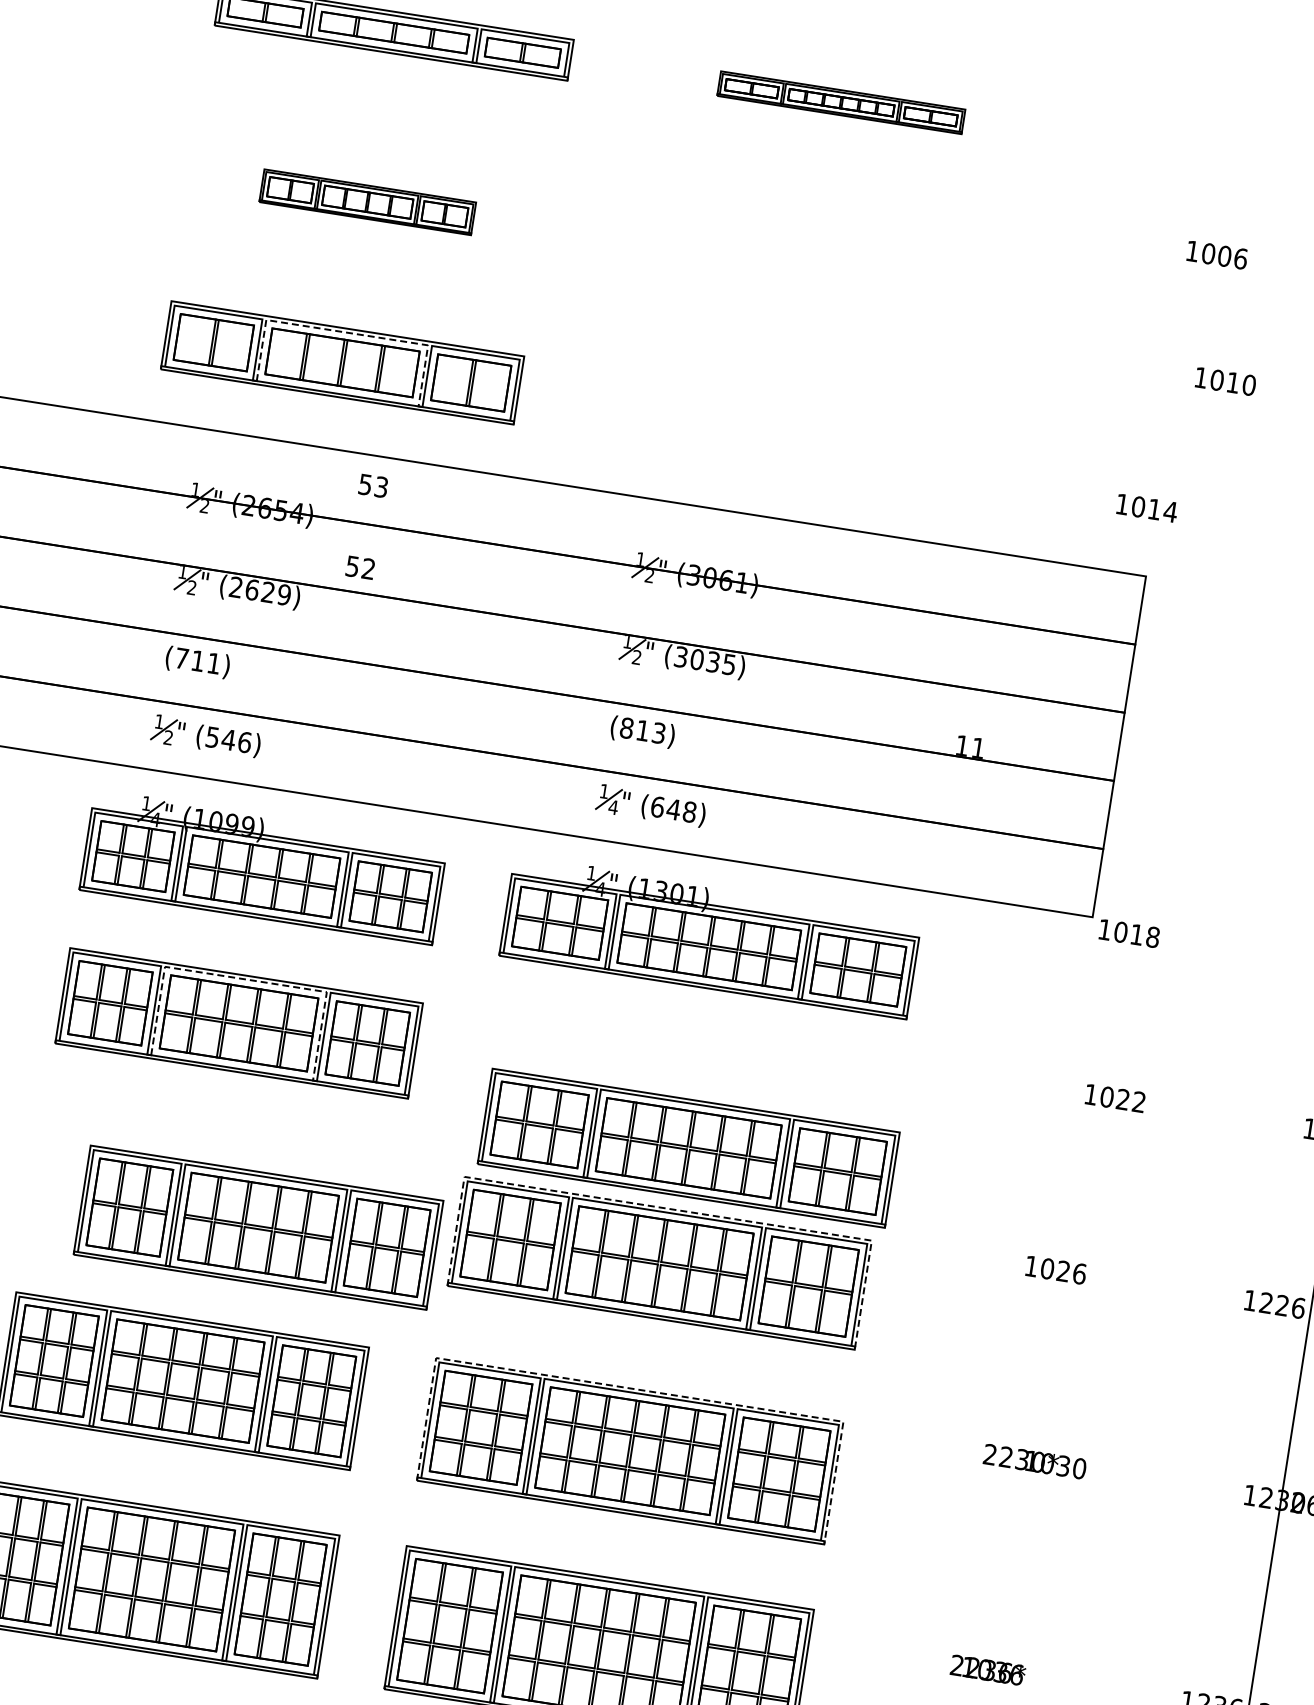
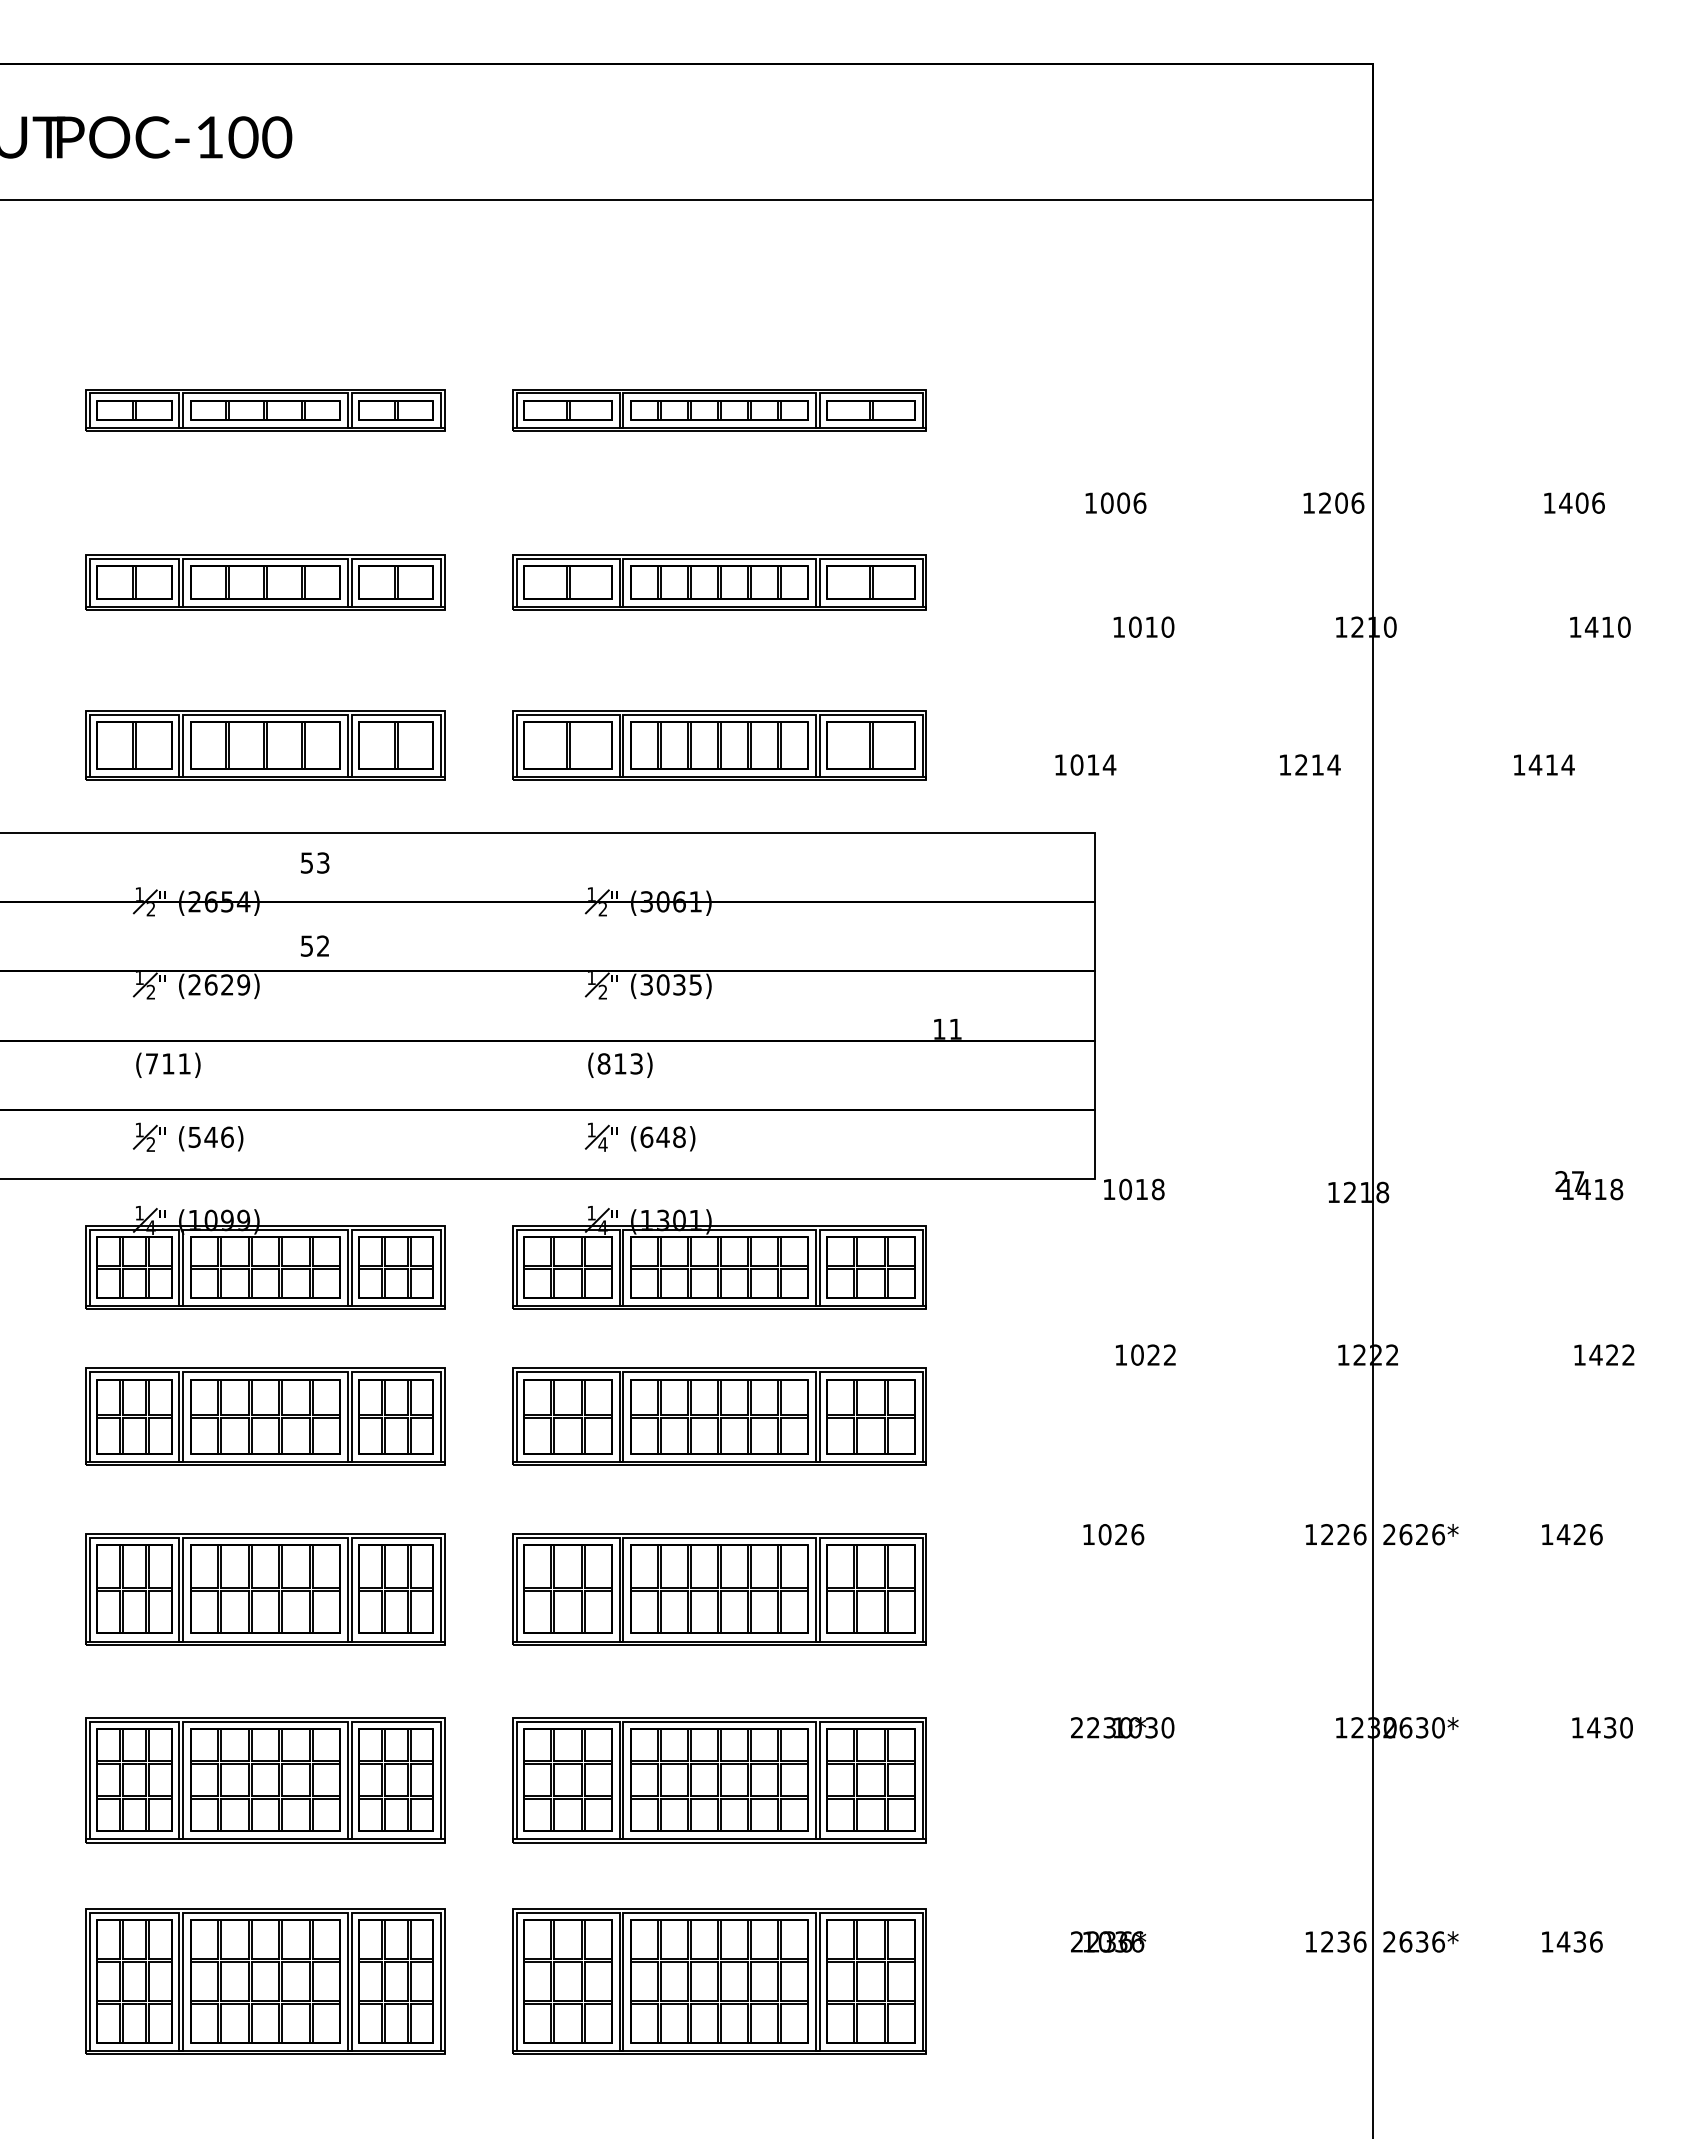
part: (841, 102) -> (719, 410), size x1.67
part: (367, 202) -> (265, 582), size x1.67
part: (814, 272) -> (719, 582), added
line: (347, 333) -> (265, 715), dashed -> solid
part: (789, 432) -> (719, 745), added
line: (246, 979) -> (265, 1372), dashed -> solid
part: (688, 1147) -> (719, 1416), moved
line: (668, 1208) -> (719, 1533), dashed -> solid
part: (258, 1227) -> (265, 1589), moved
line: (639, 1389) -> (719, 1717), dashed -> solid

